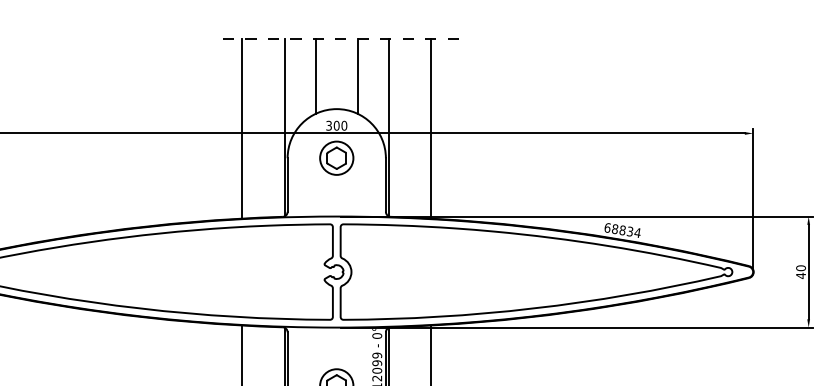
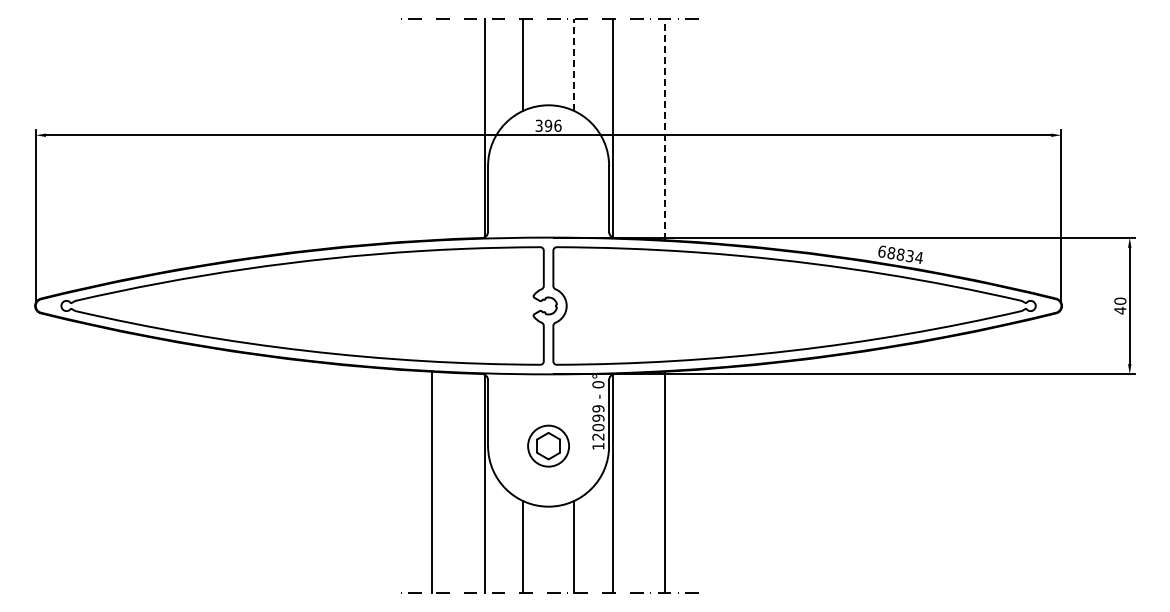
line: (357, 75) -> (574, 64), solid -> dashed
text: (339, 125) -> (552, 125), 300 -> 396
line: (242, 128) -> (432, 129), removed
line: (430, 128) -> (664, 129), solid -> dashed
part: (336, 157) -> (548, 165), removed

